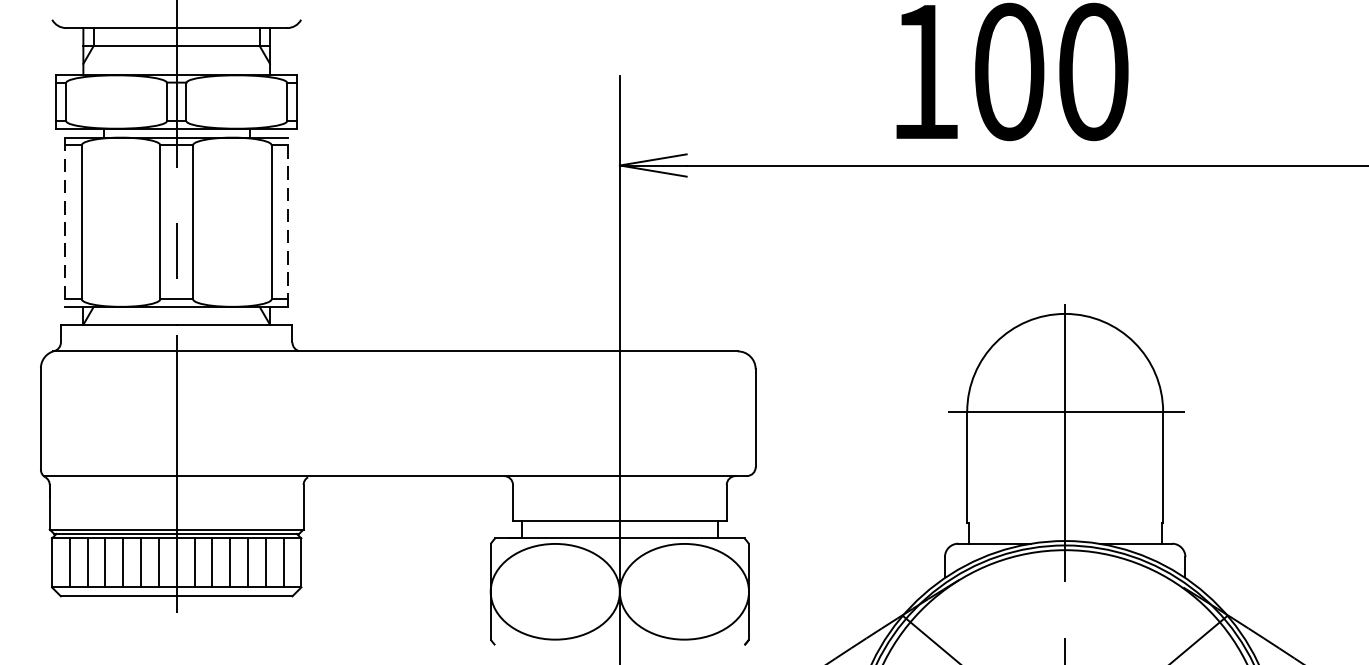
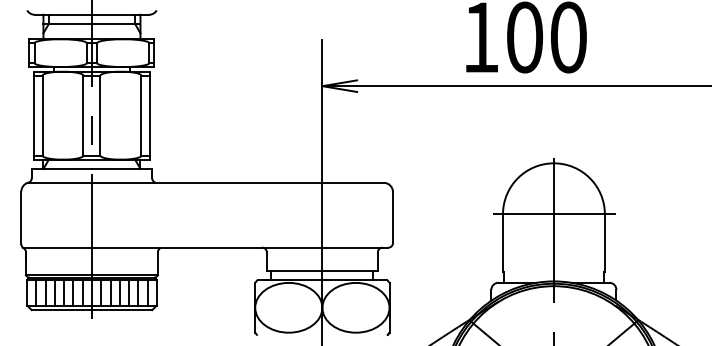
line: (66, 221) -> (34, 115), dashed -> solid
line: (287, 221) -> (149, 115), dashed -> solid

